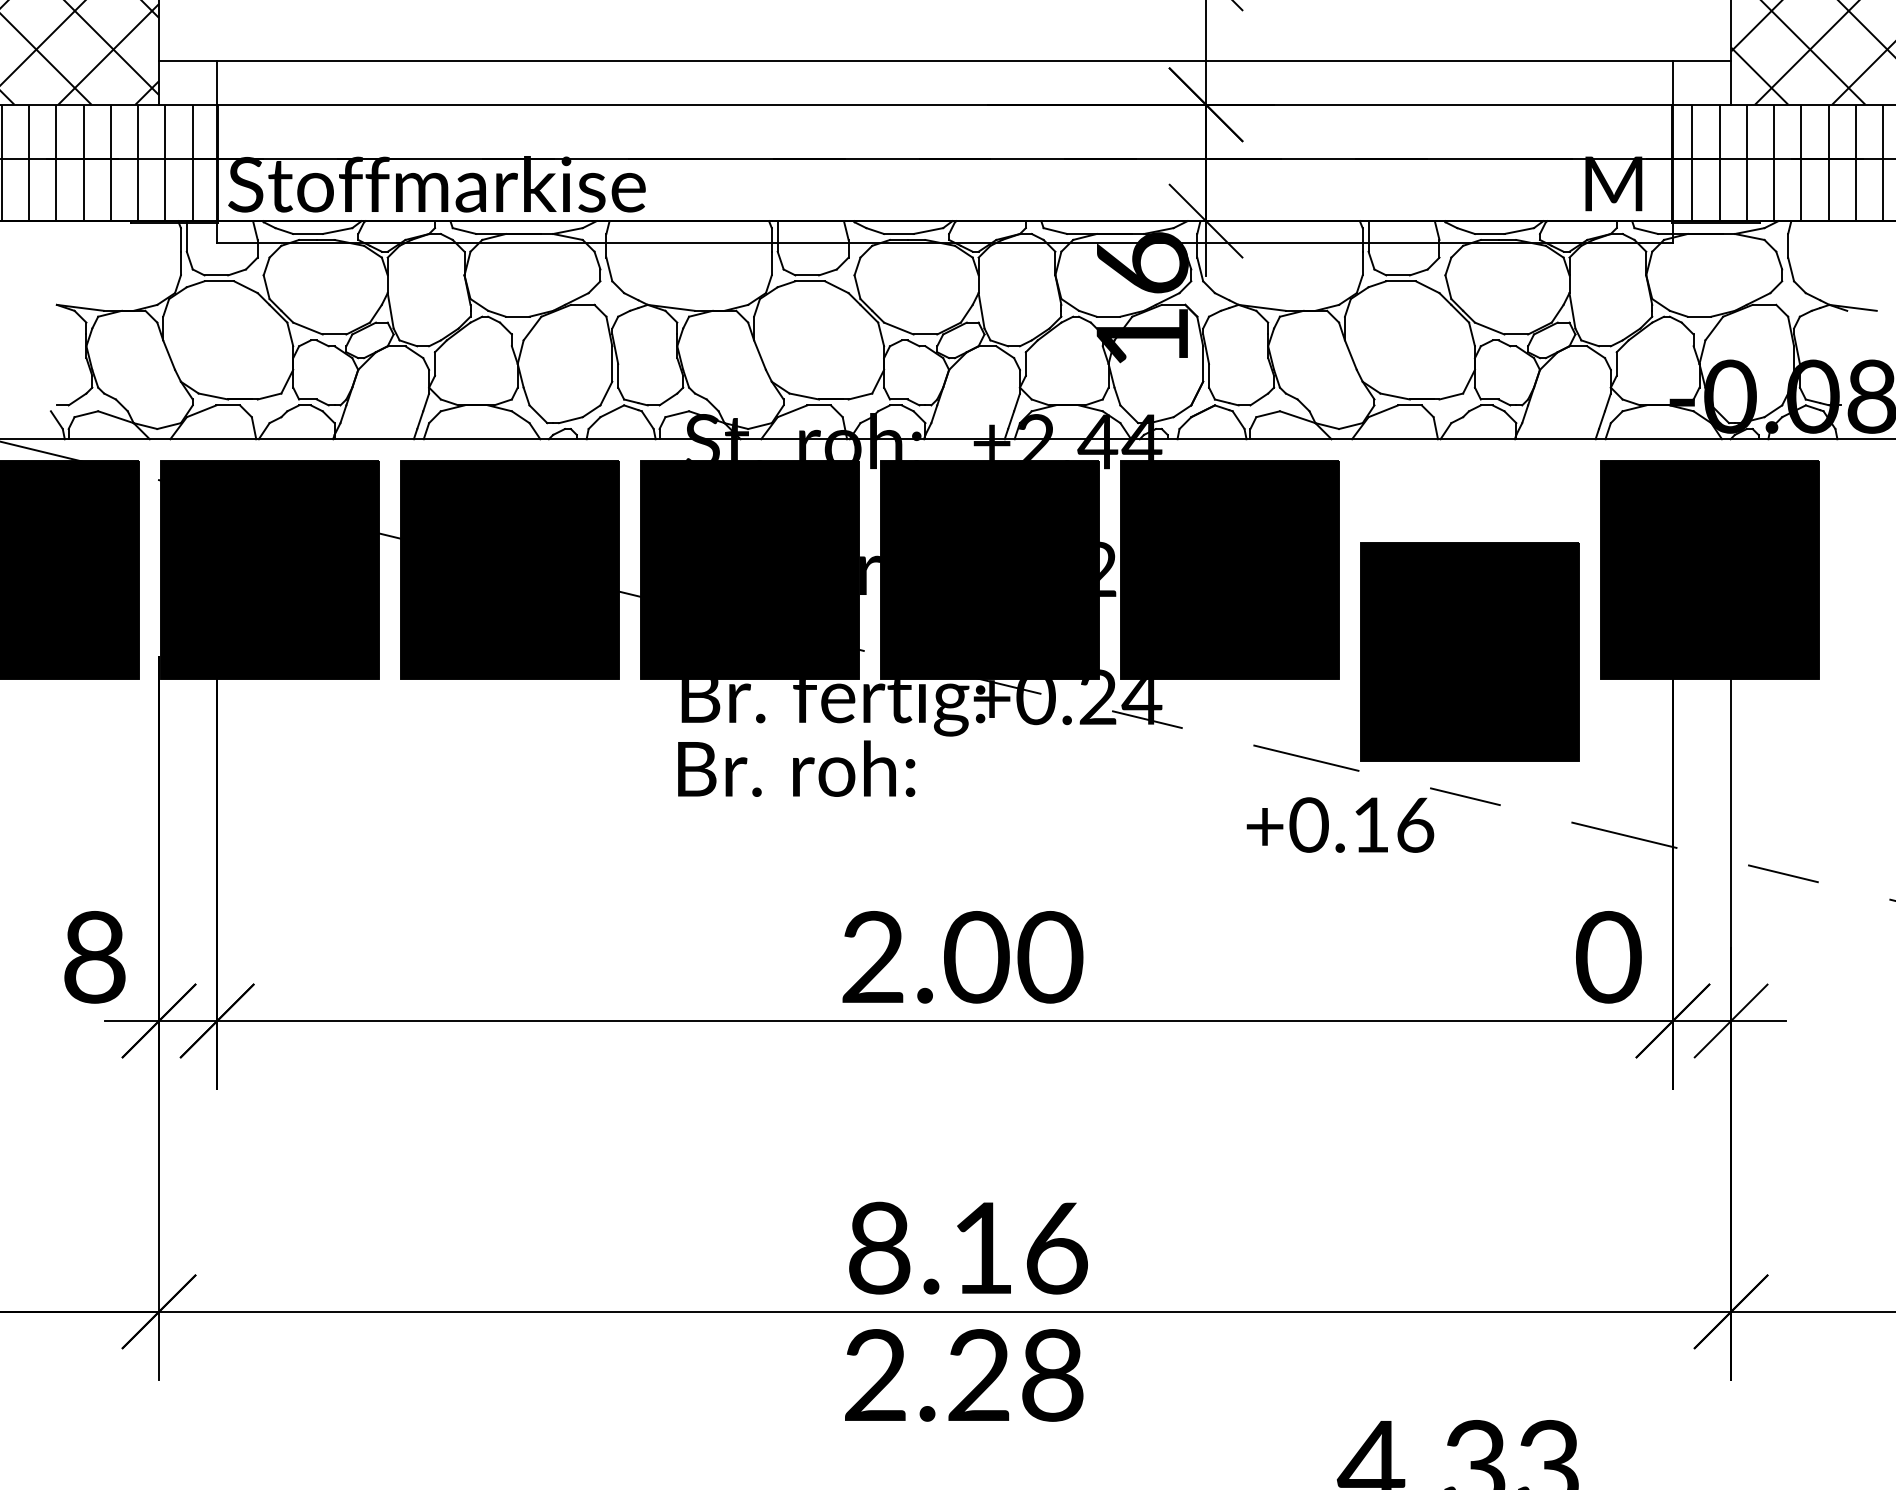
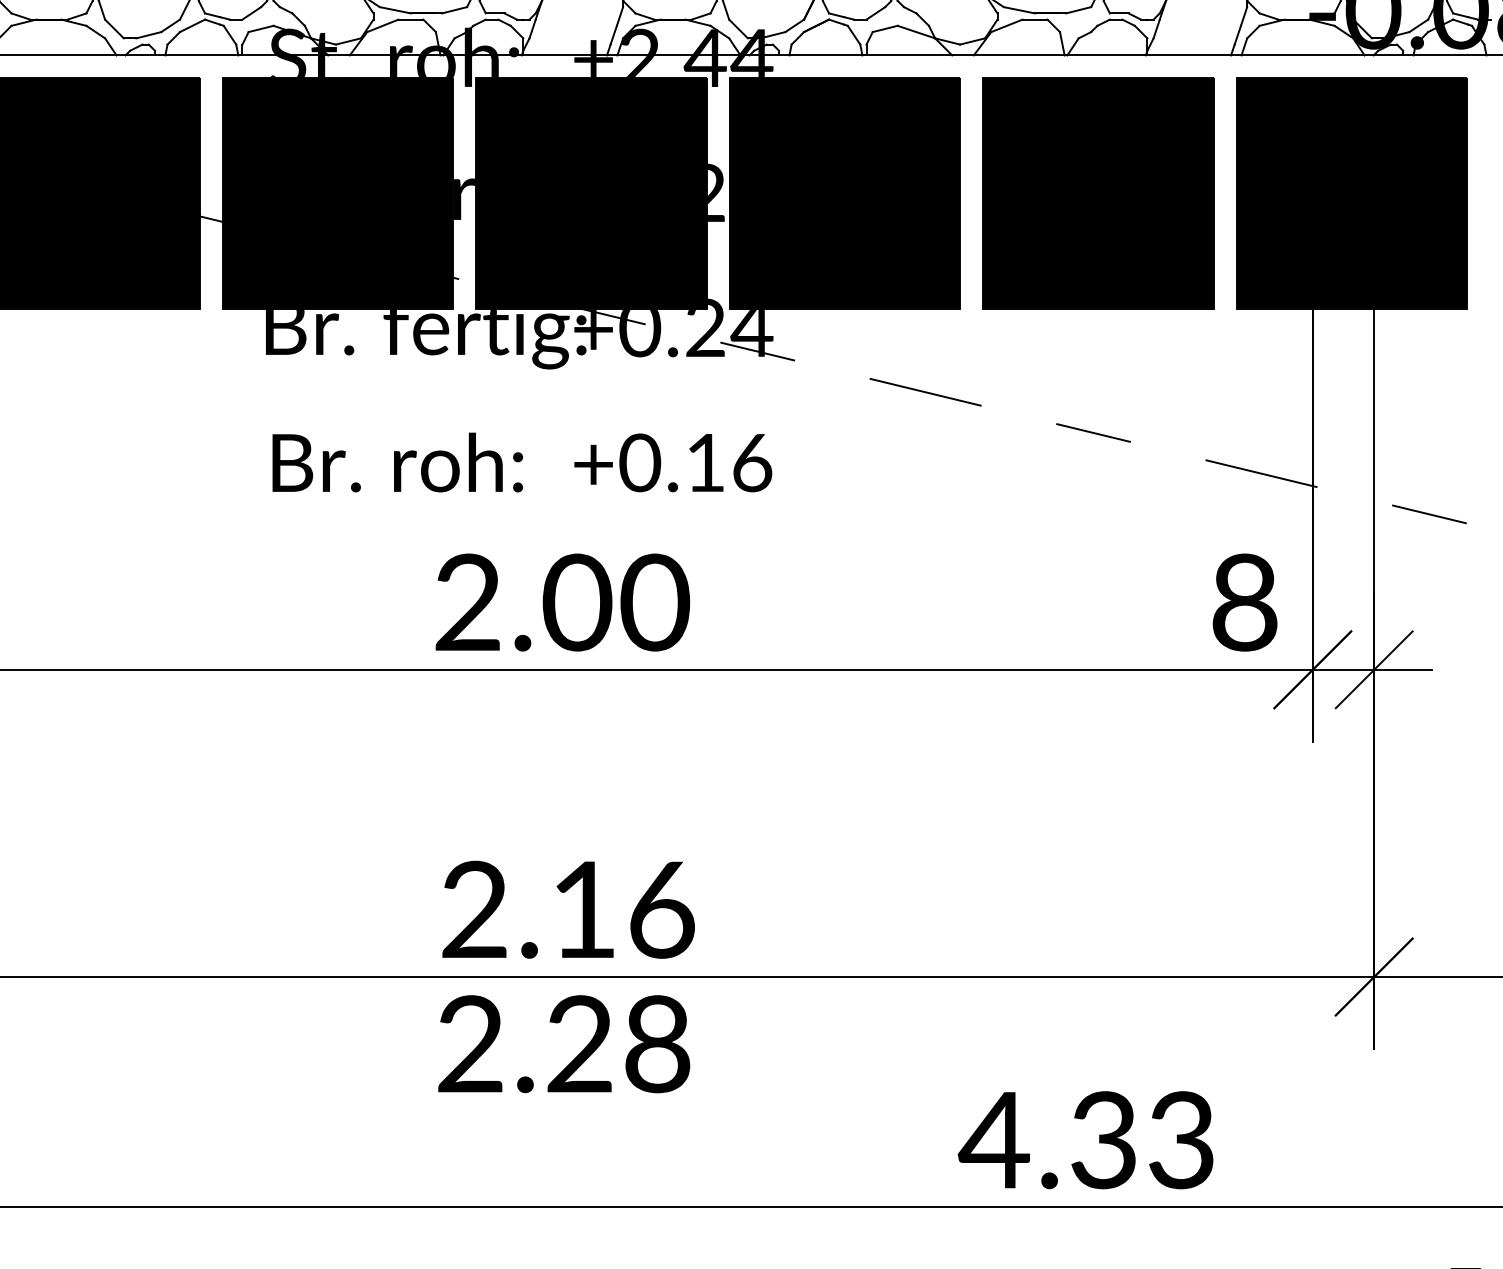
part: (1469, 651) -> (1097, 192), moved
text: (796, 768) -> (397, 462), moved
text: (1340, 824) -> (673, 462), moved
text: (1608, 957) -> (1244, 602), 0 -> 8
text: (879, 1248) -> (474, 910), 8.16 -> 2.16

